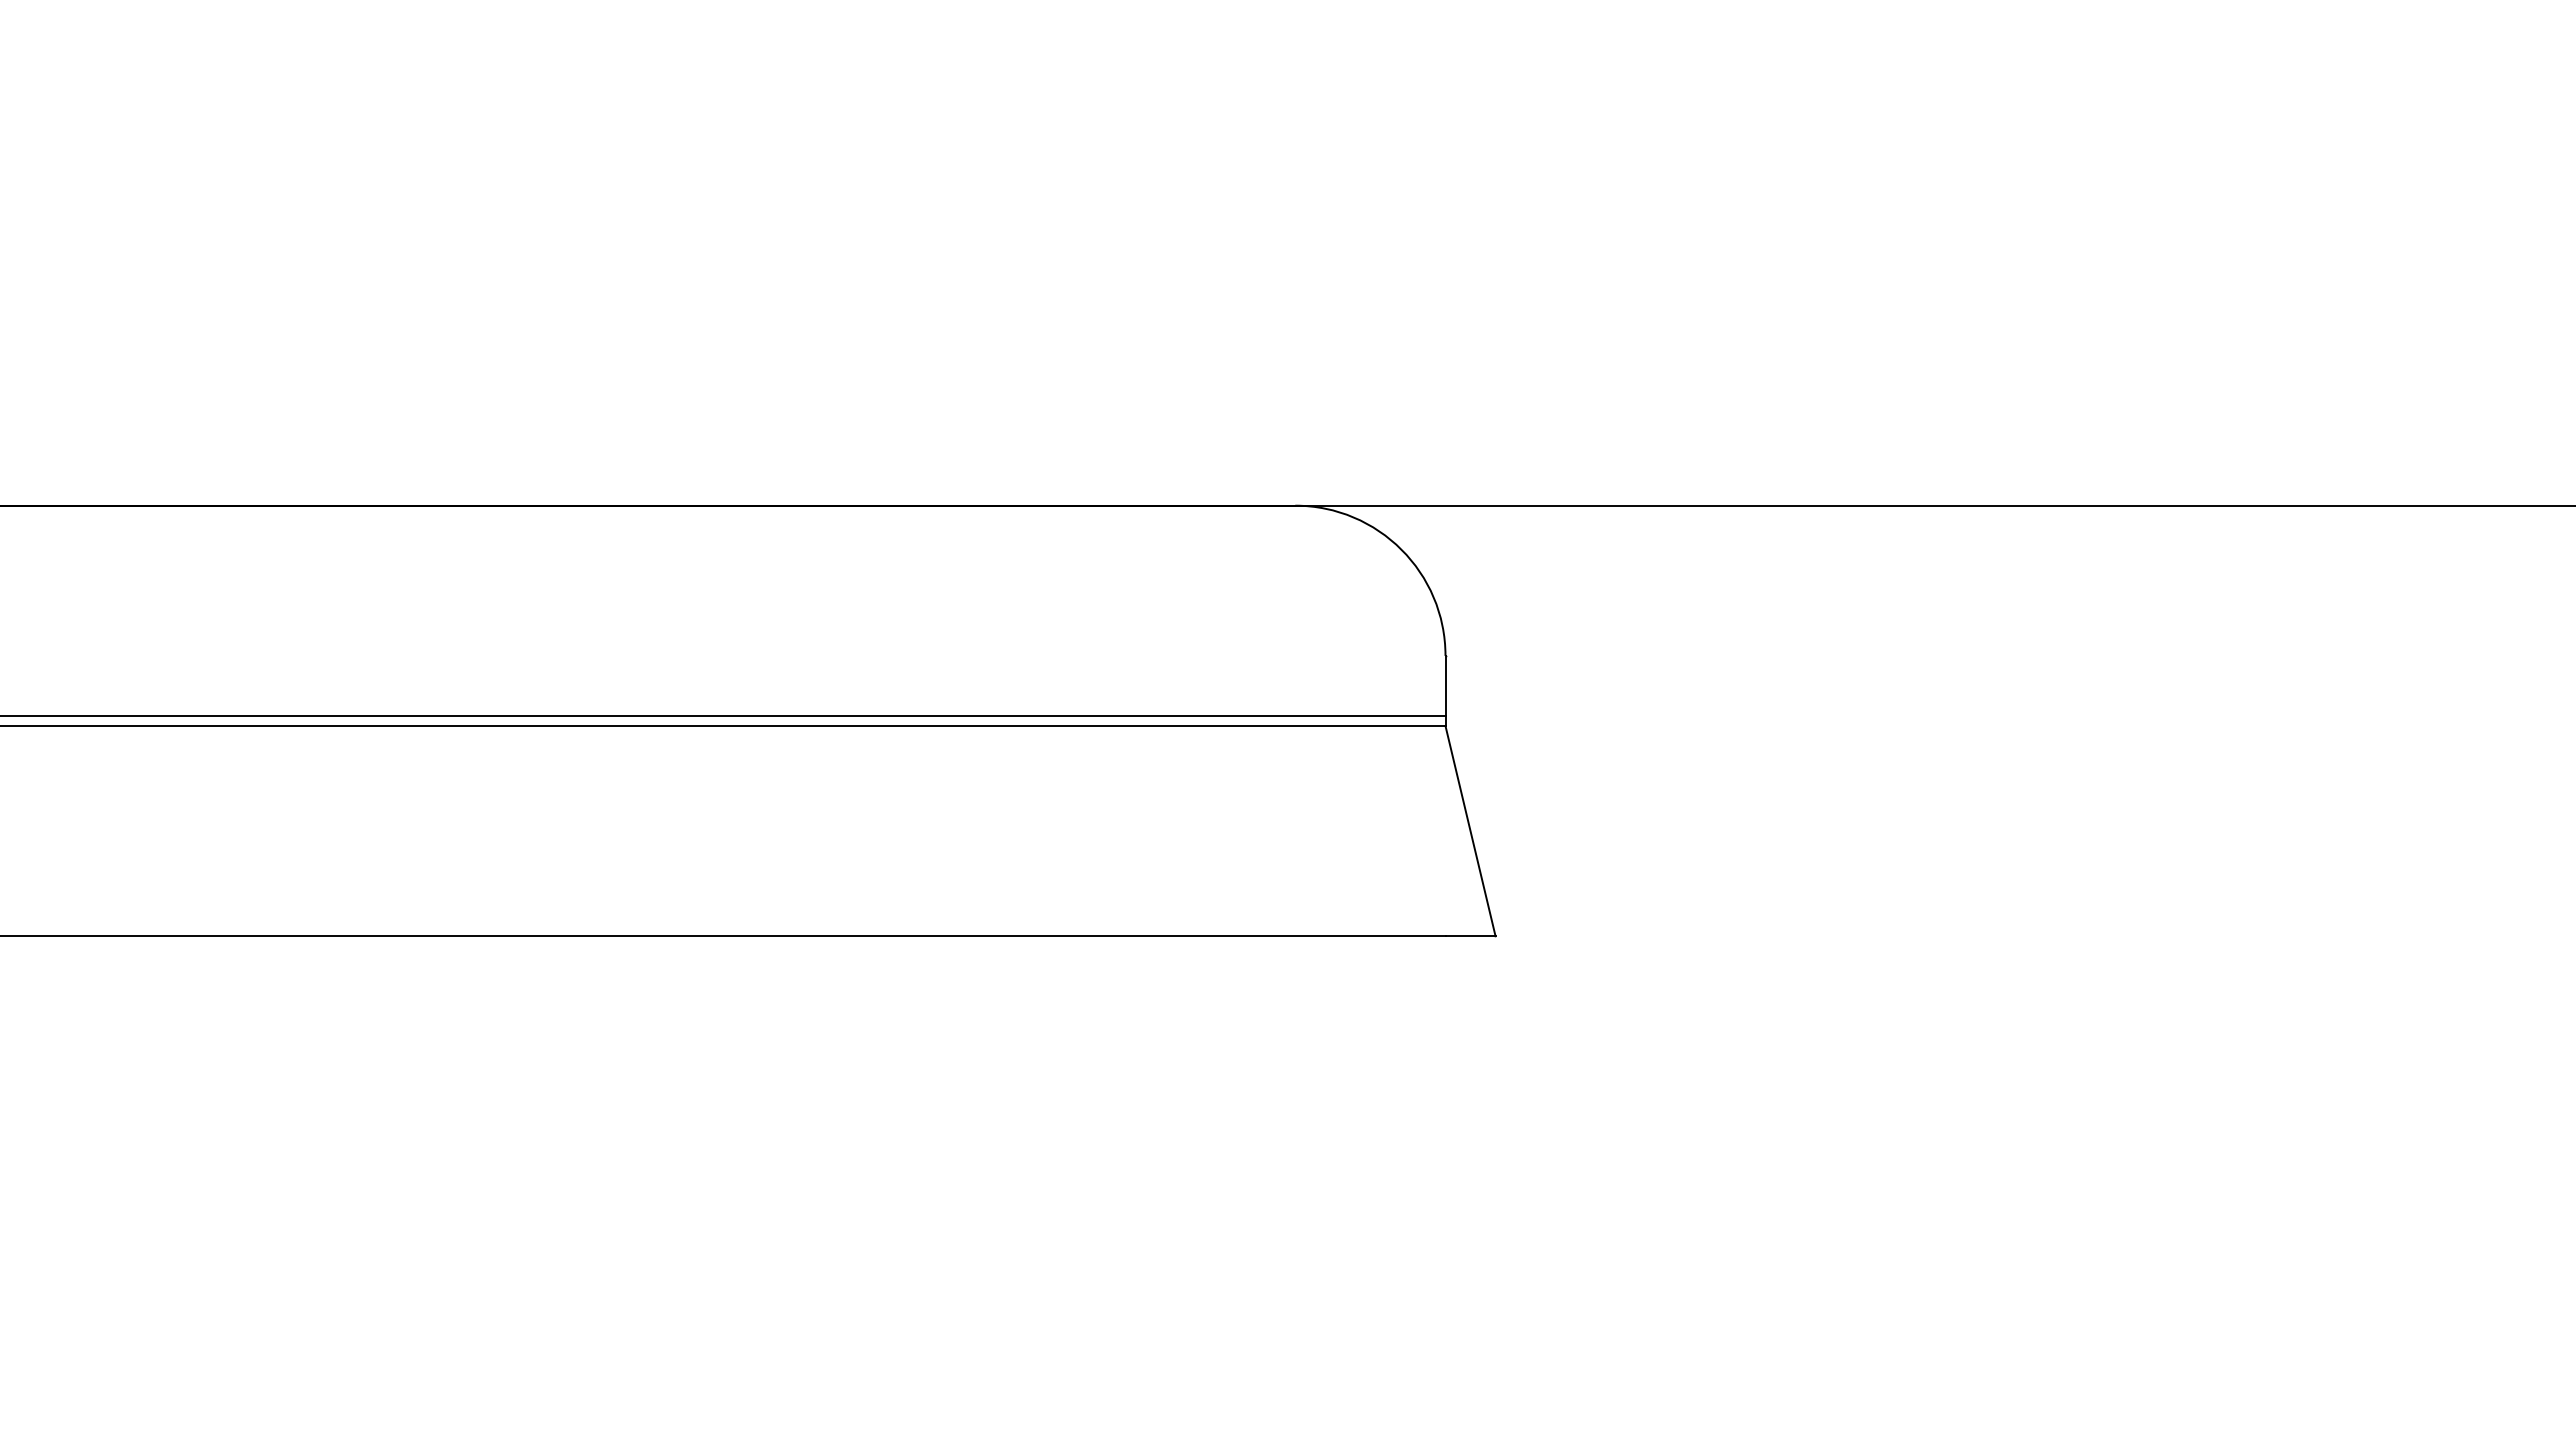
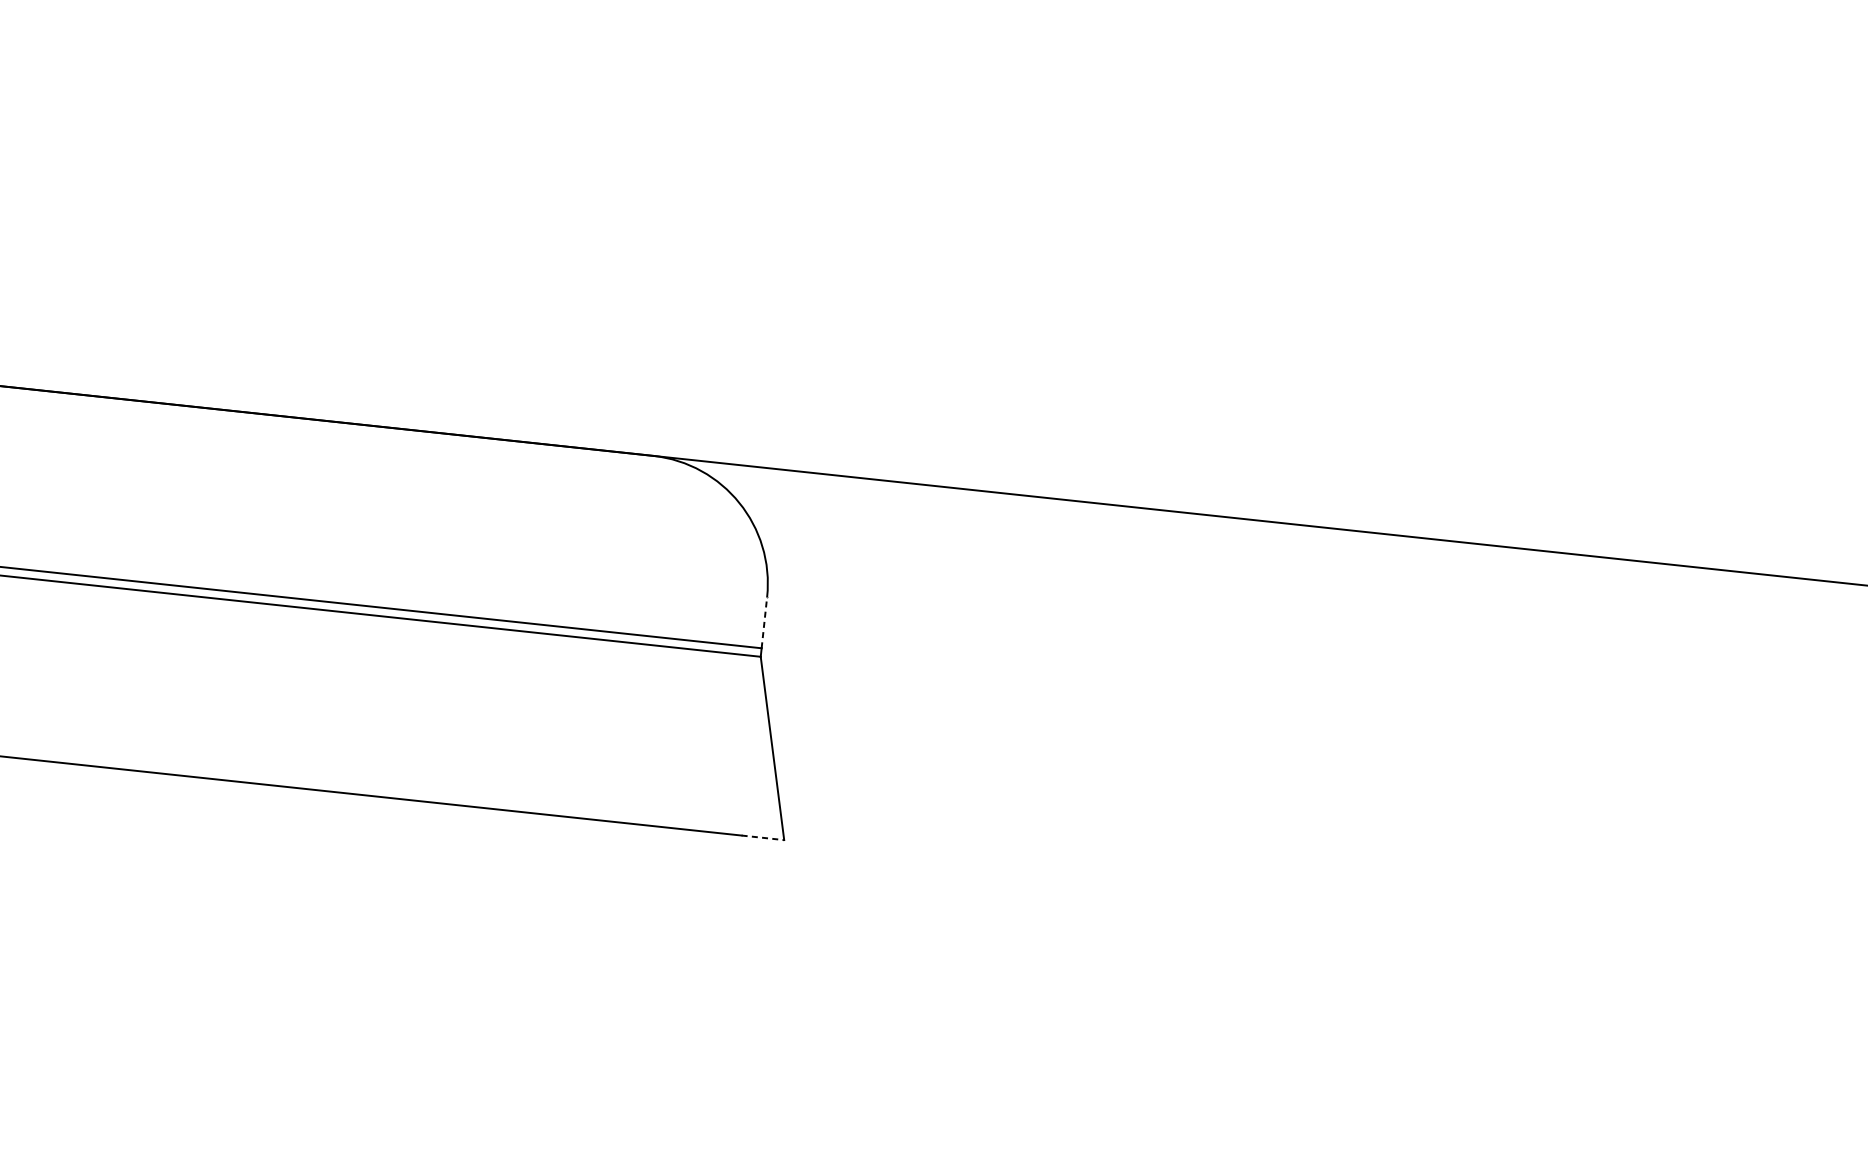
line: (1445, 685) -> (764, 622), solid -> dashed
line: (1471, 936) -> (763, 838), solid -> dashed

